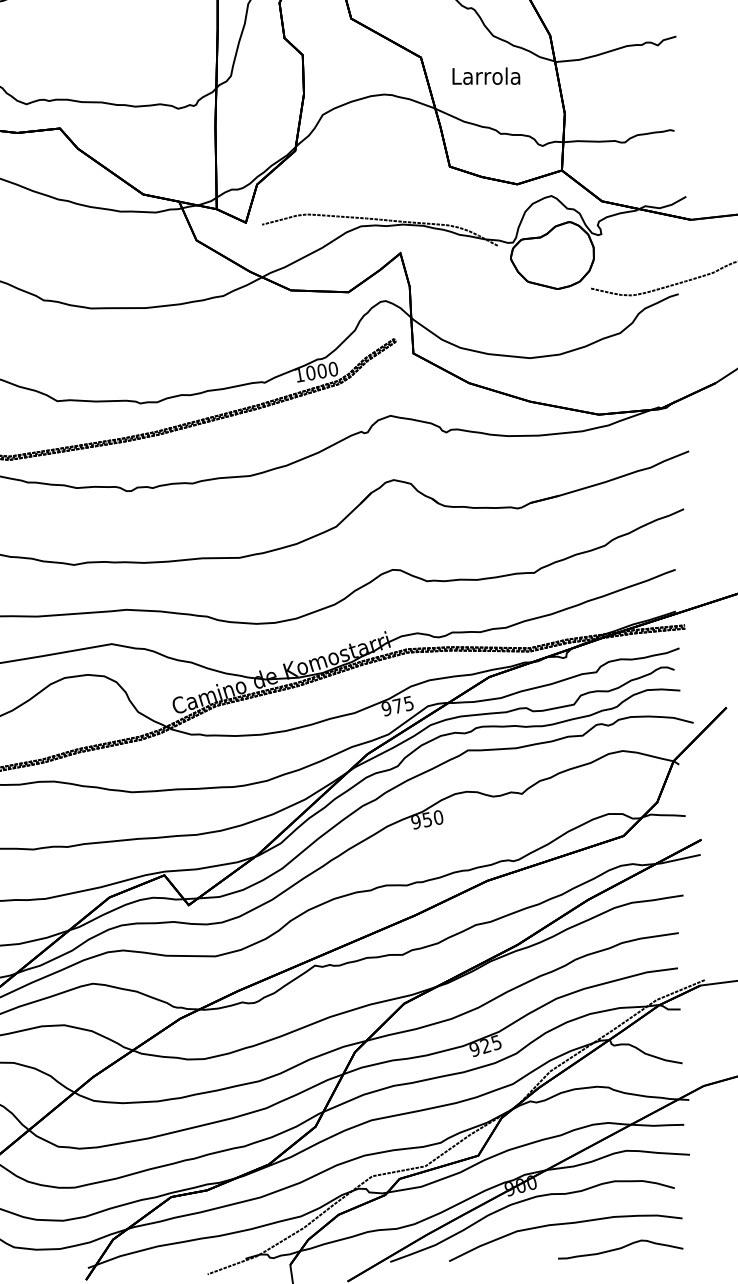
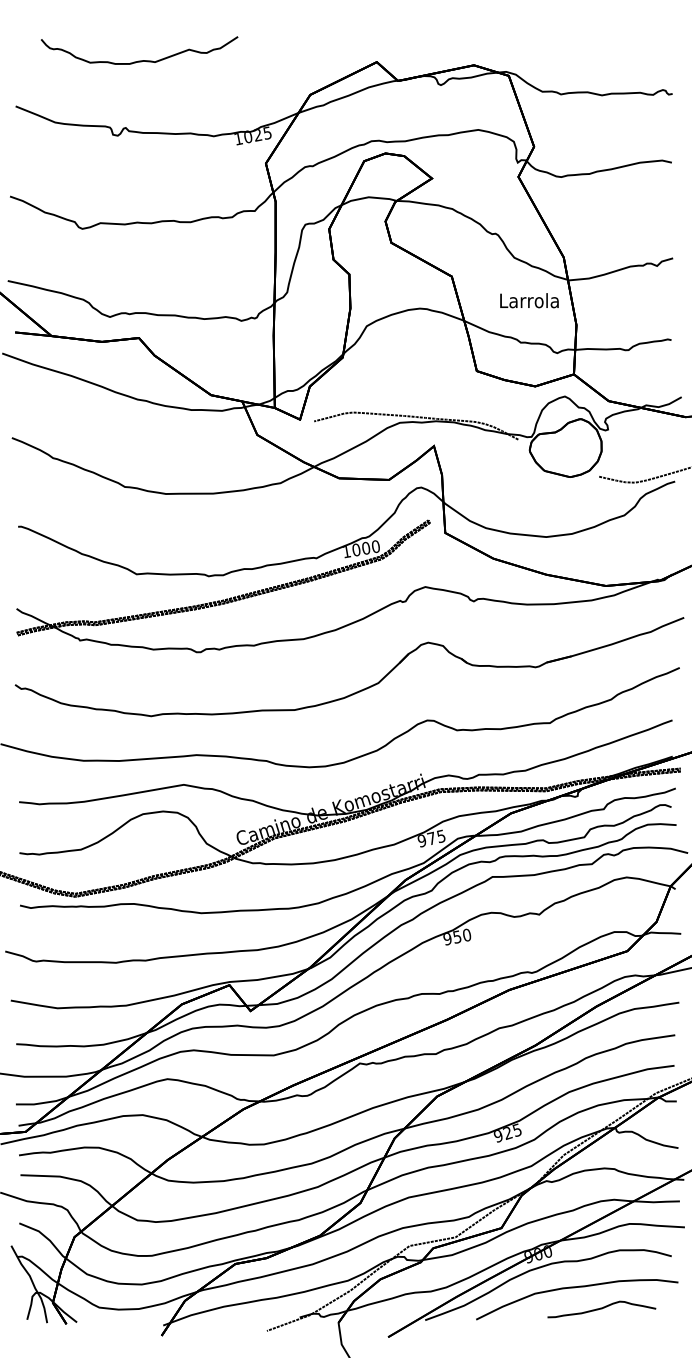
text: (486, 75) -> (529, 300), moved
curve: (620, 1249) -> (601, 1309), moved

